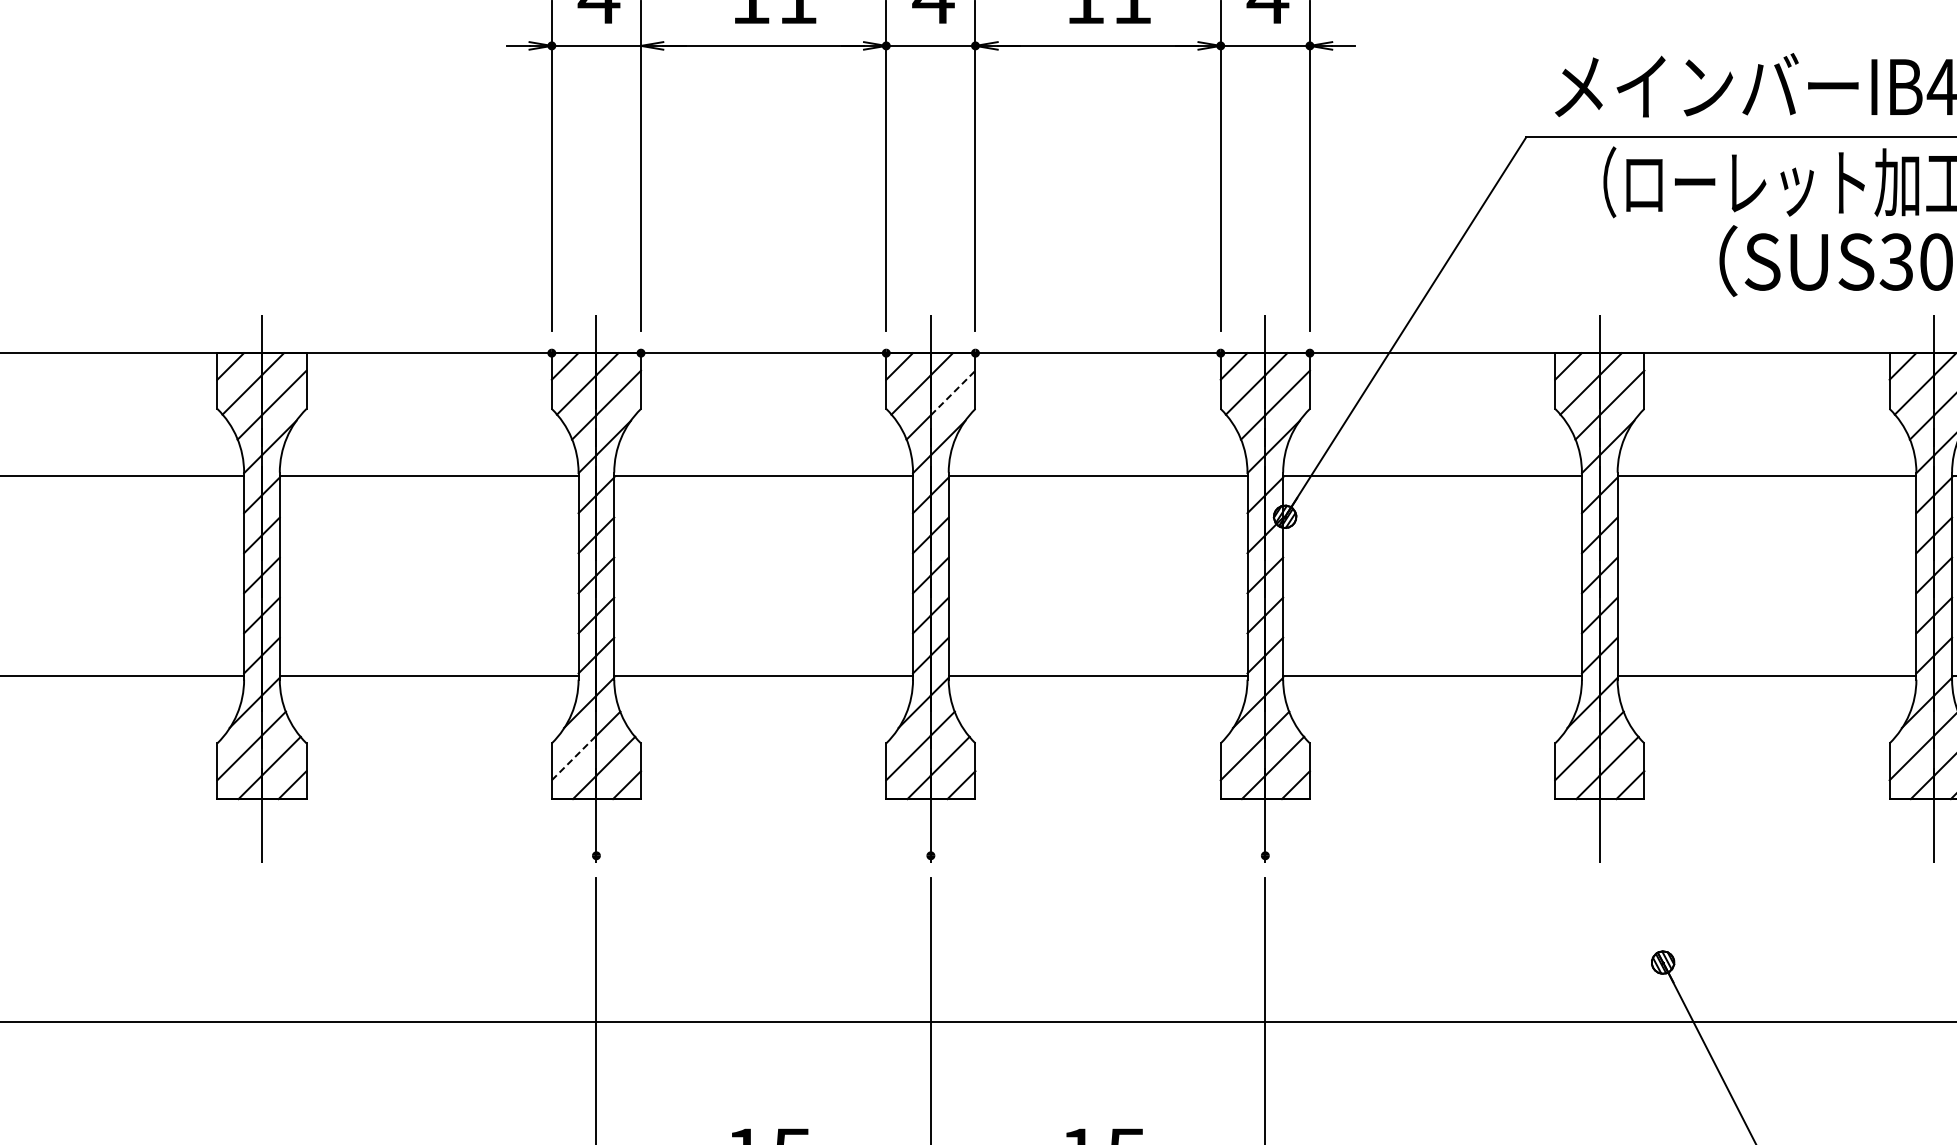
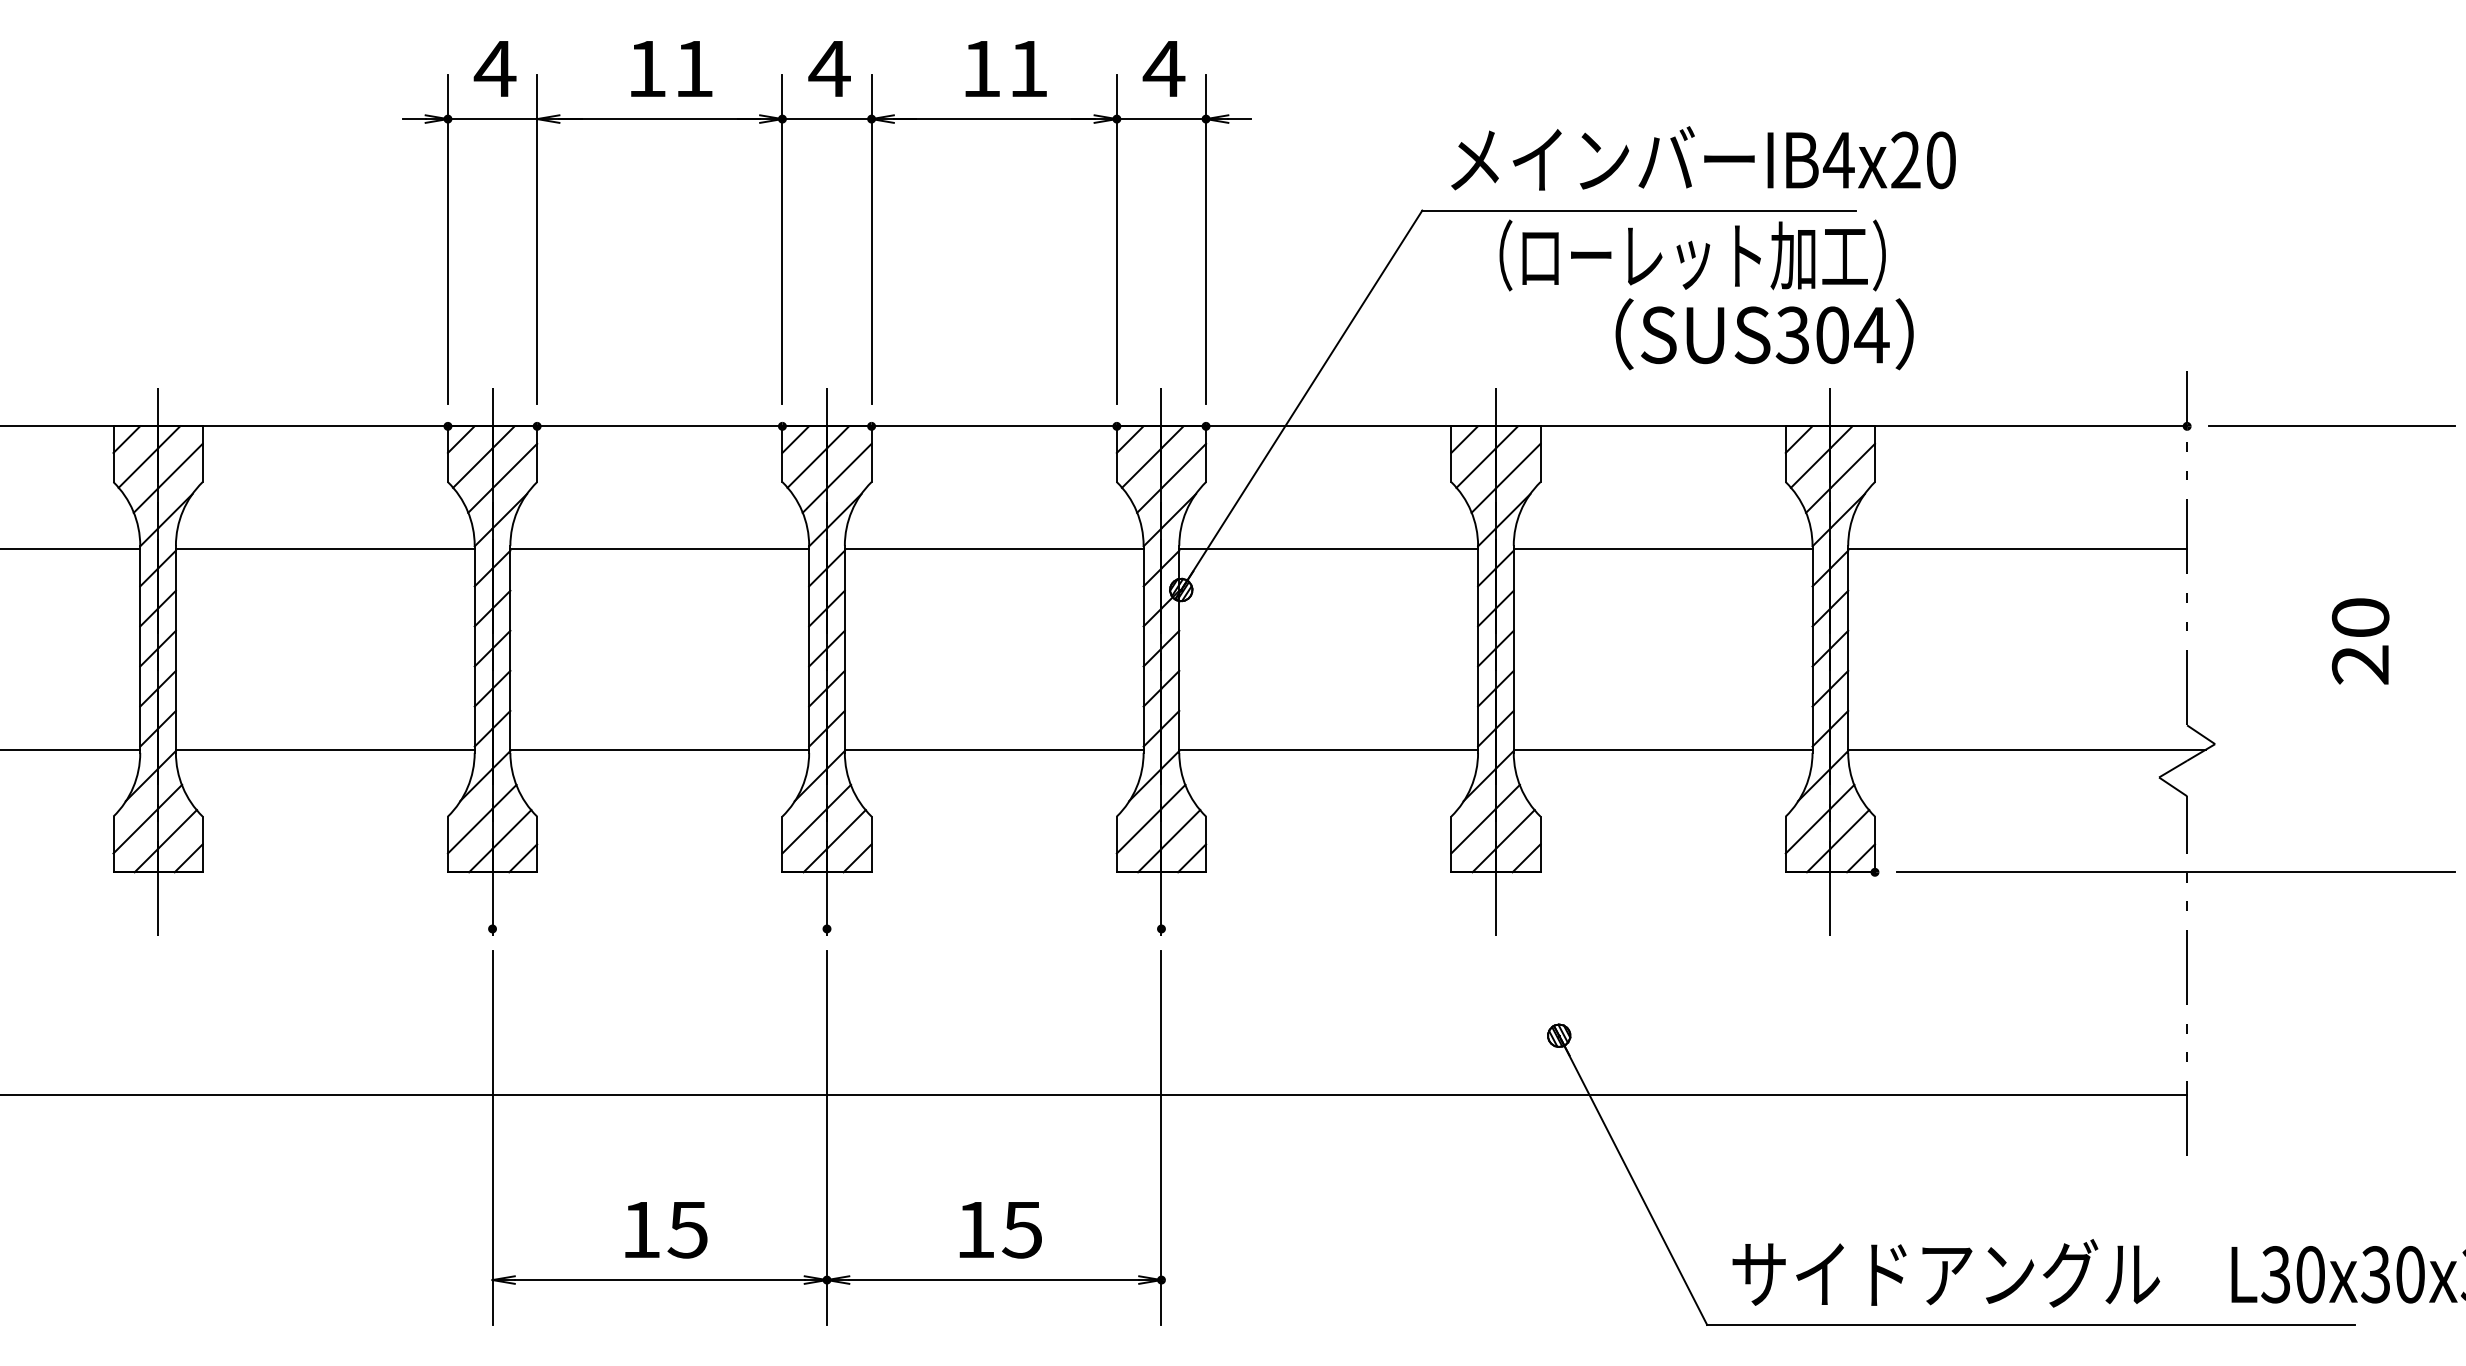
line: (953, 393) -> (849, 466), dashed -> solid
line: (574, 758) -> (470, 831), dashed -> solid

